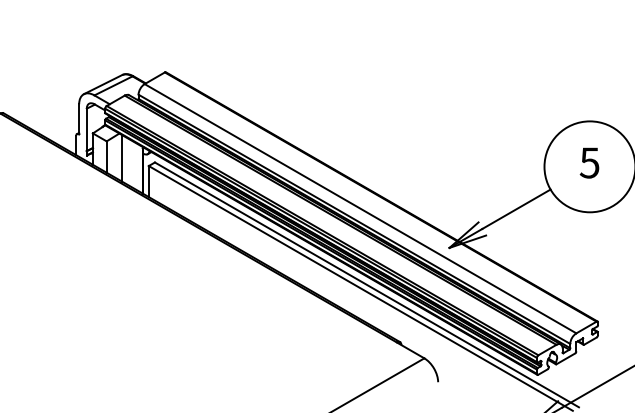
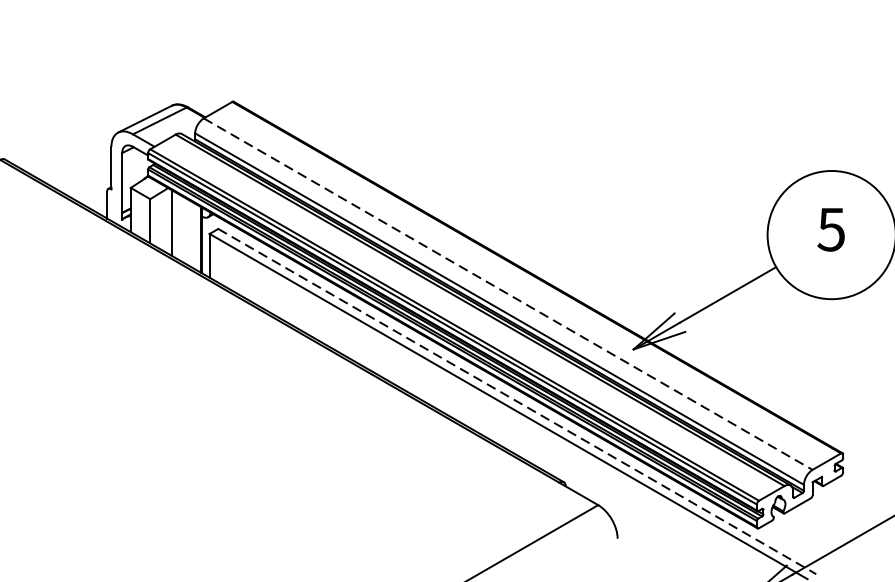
line: (360, 208) -> (508, 293), solid -> dashed
line: (366, 284) -> (516, 400), solid -> dashed

